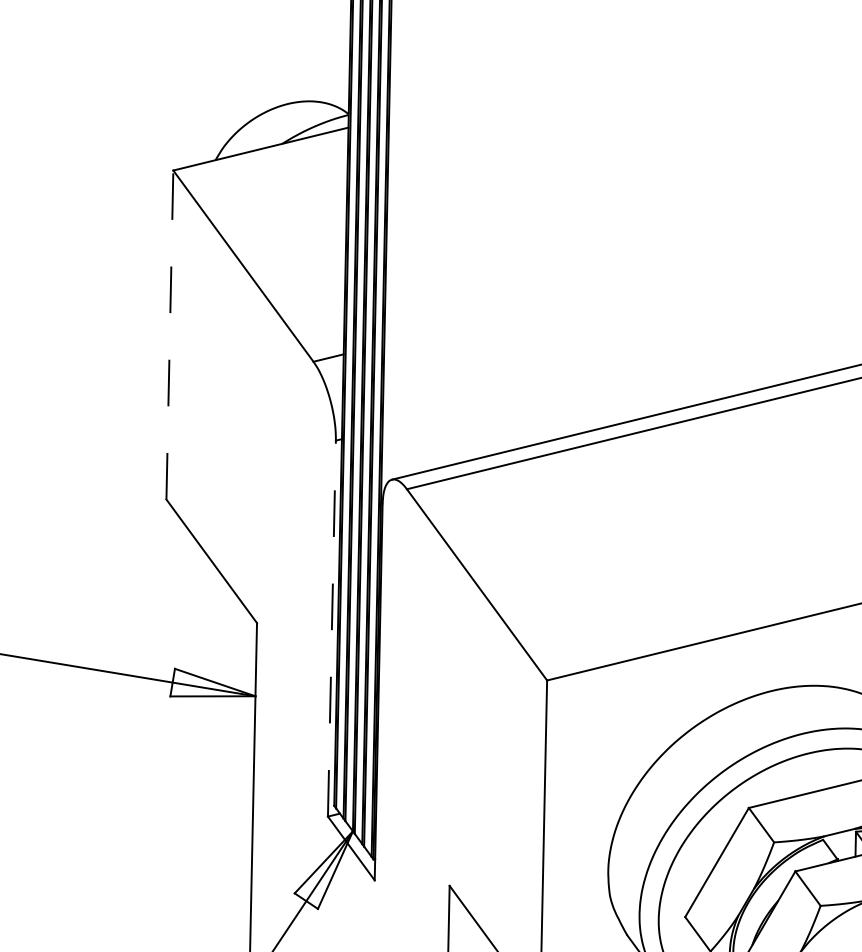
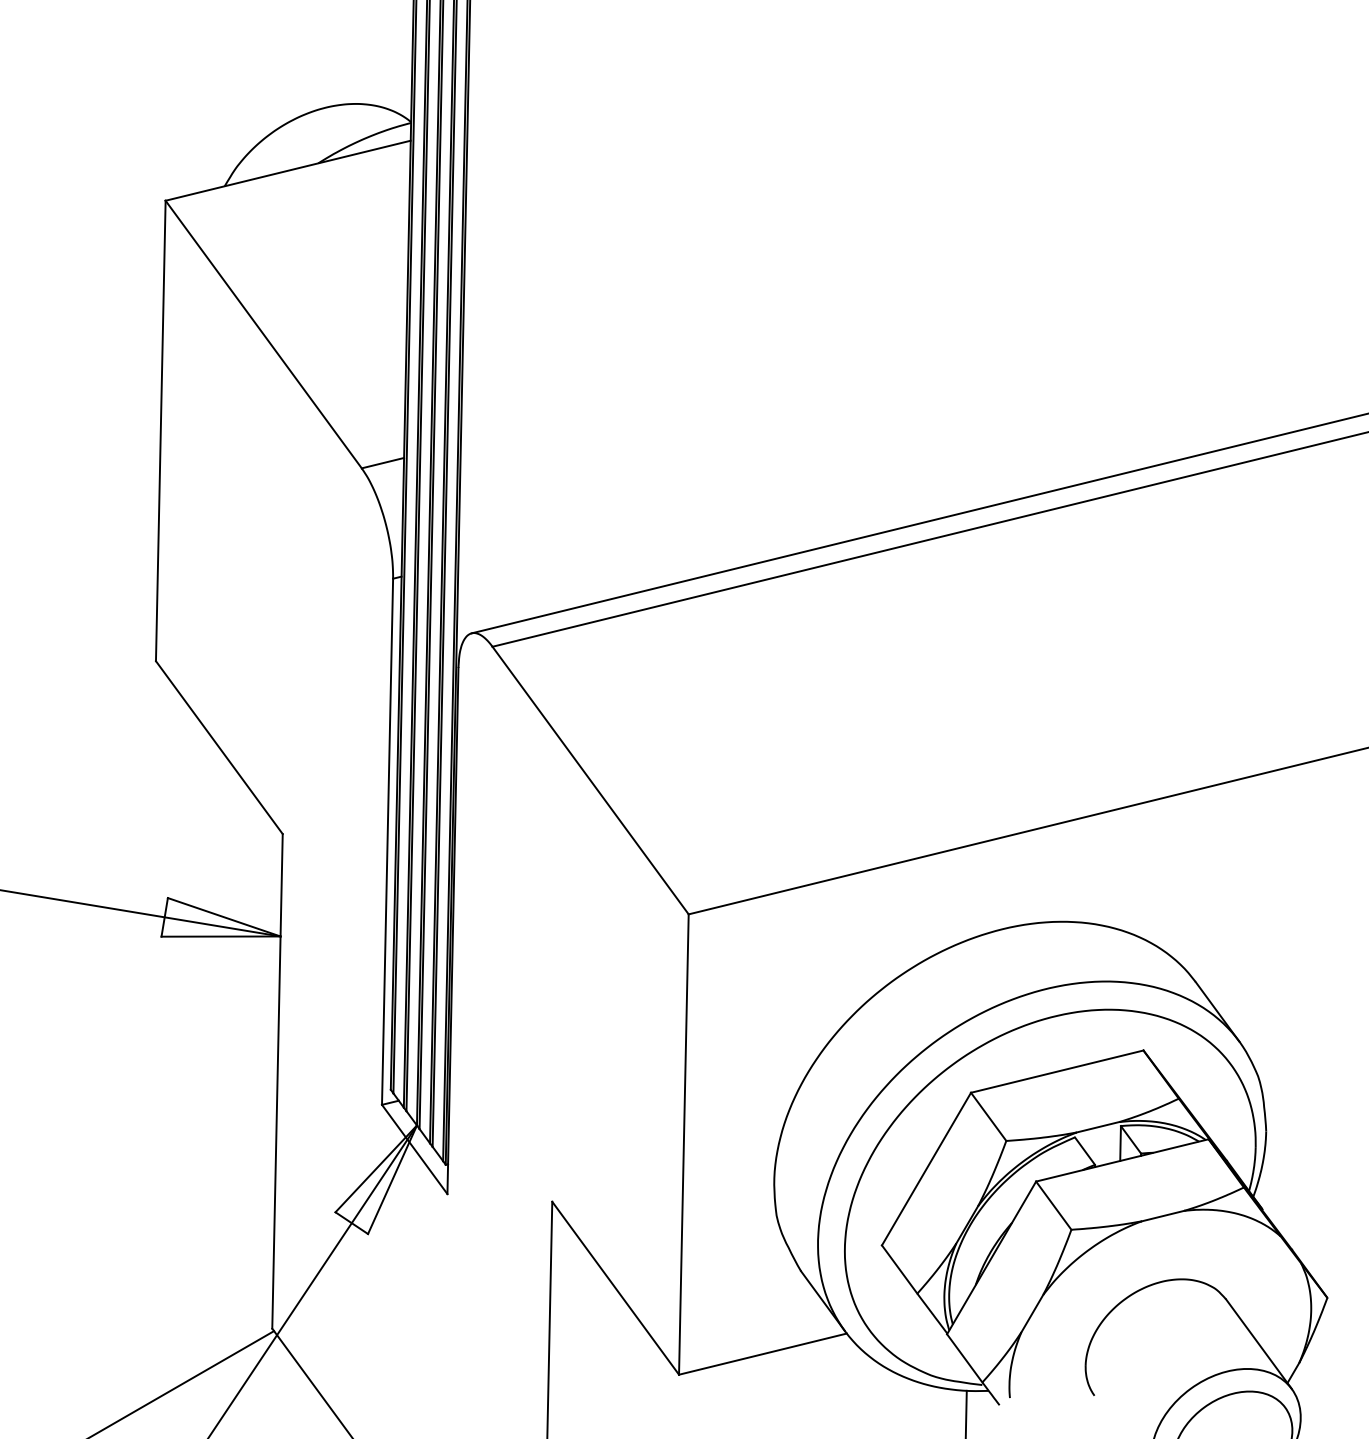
line: (169, 334) -> (160, 430), dashed -> solid
line: (331, 628) -> (387, 841), dashed -> solid

